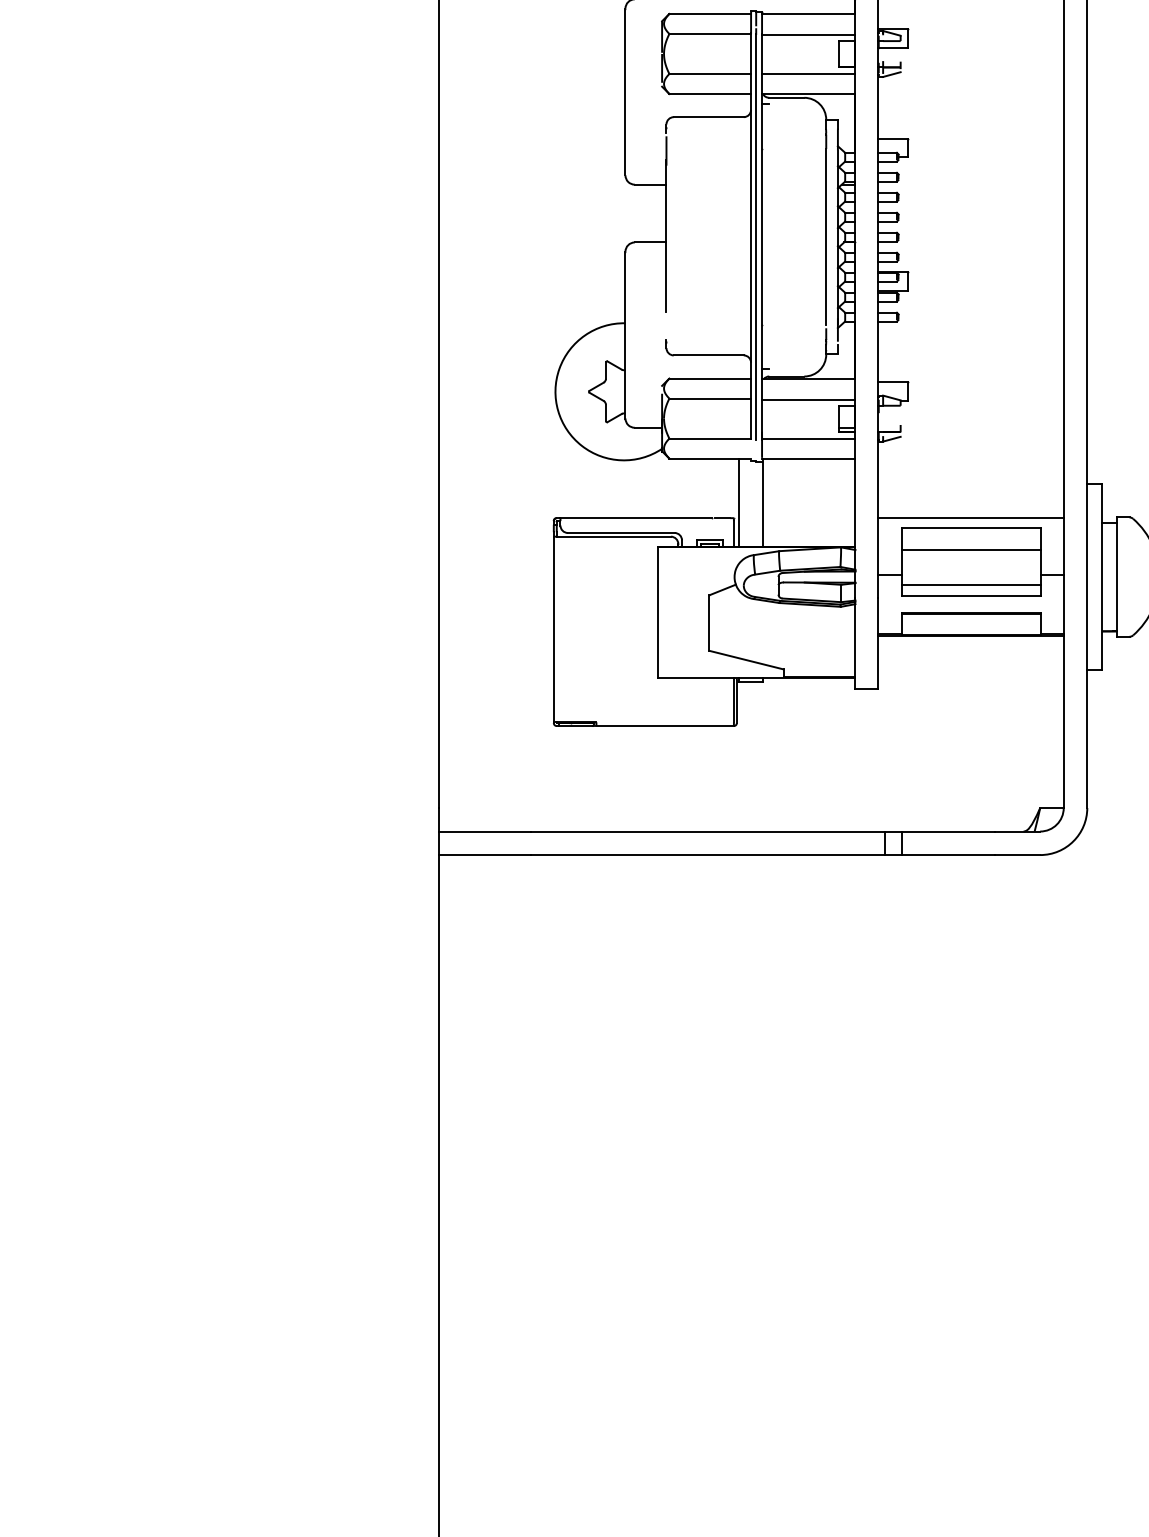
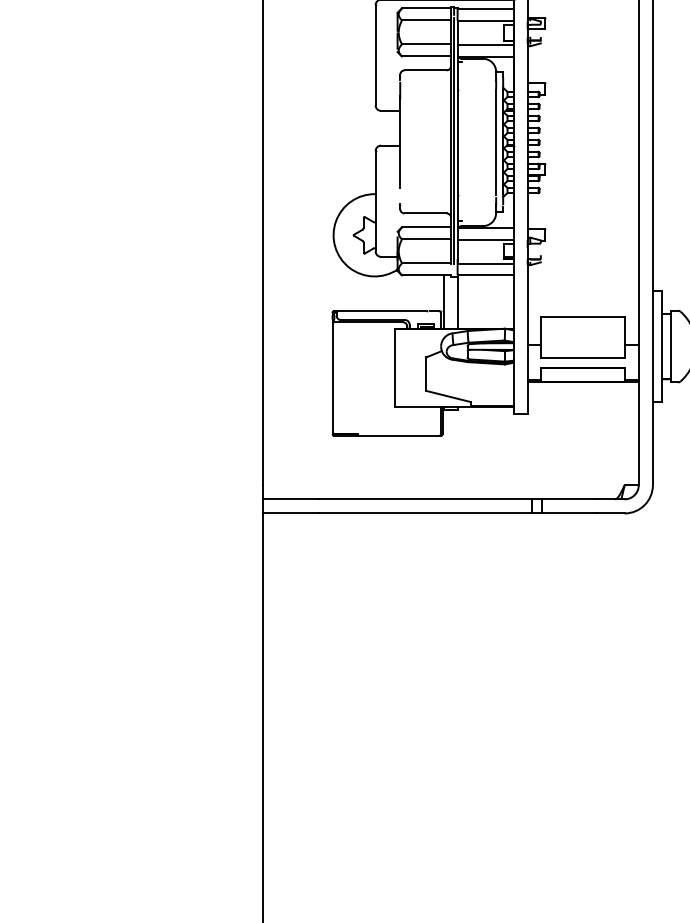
line: (970, 518) -> (582, 311), removed
line: (970, 550) -> (582, 330), removed
line: (970, 585) -> (582, 351), removed

